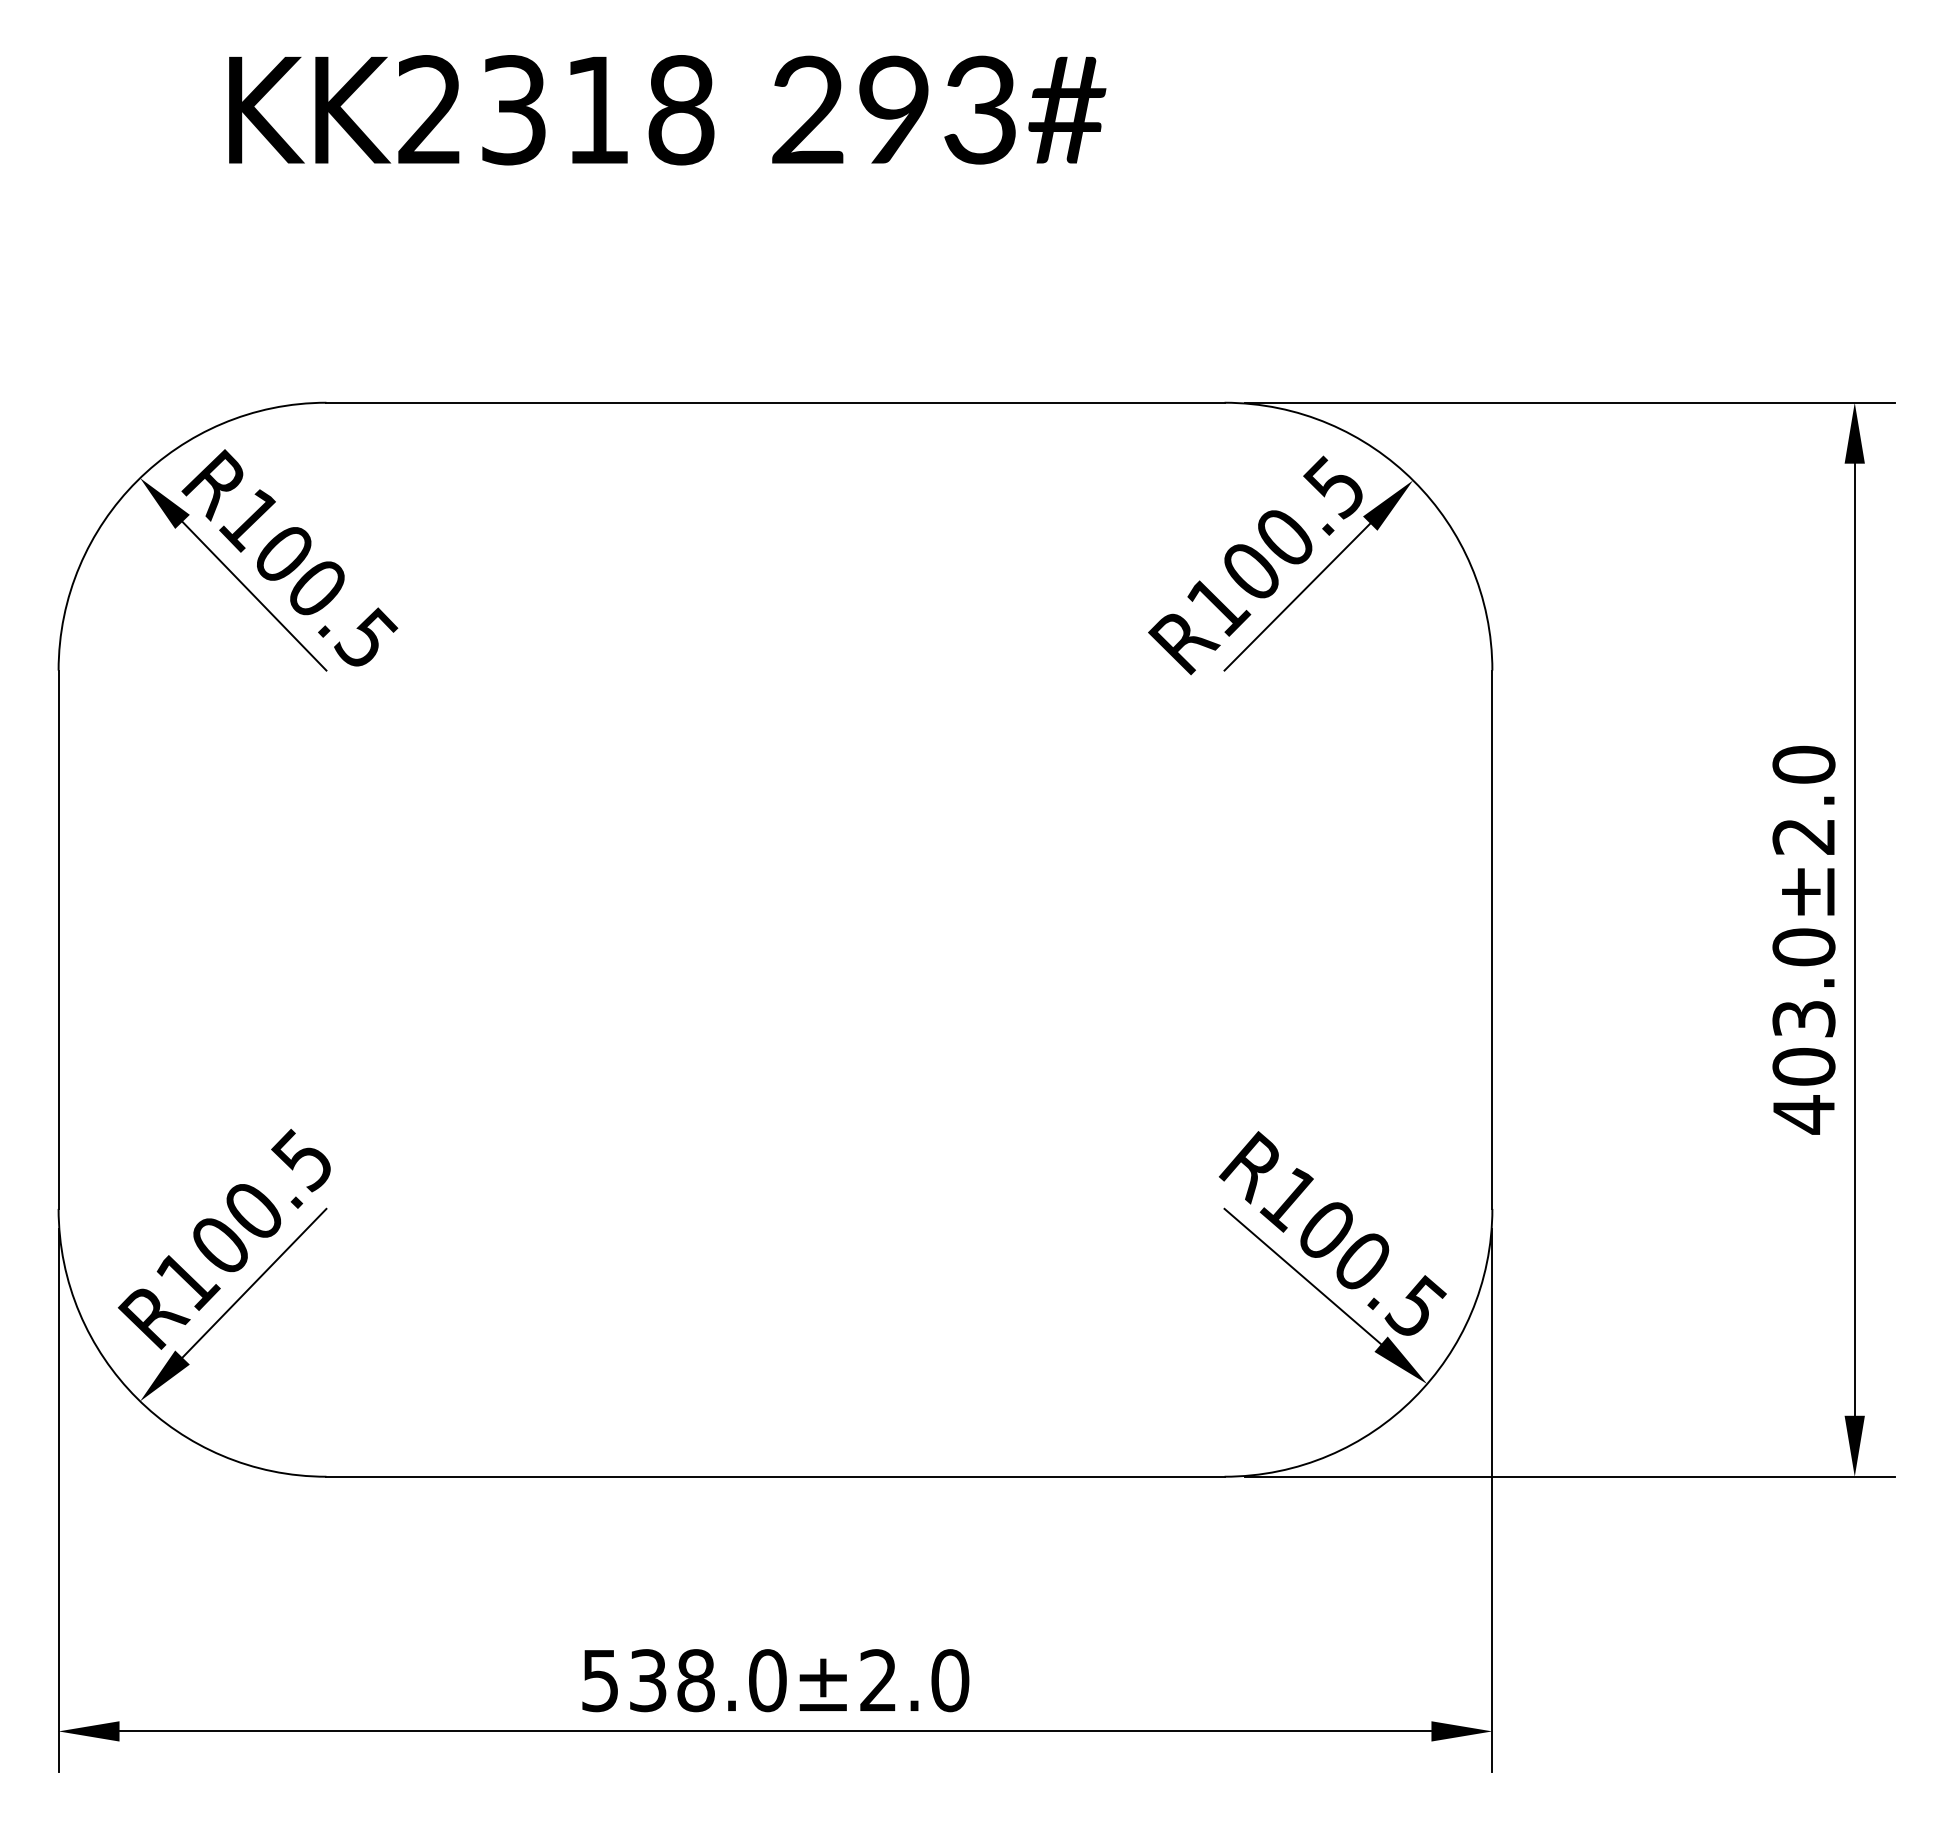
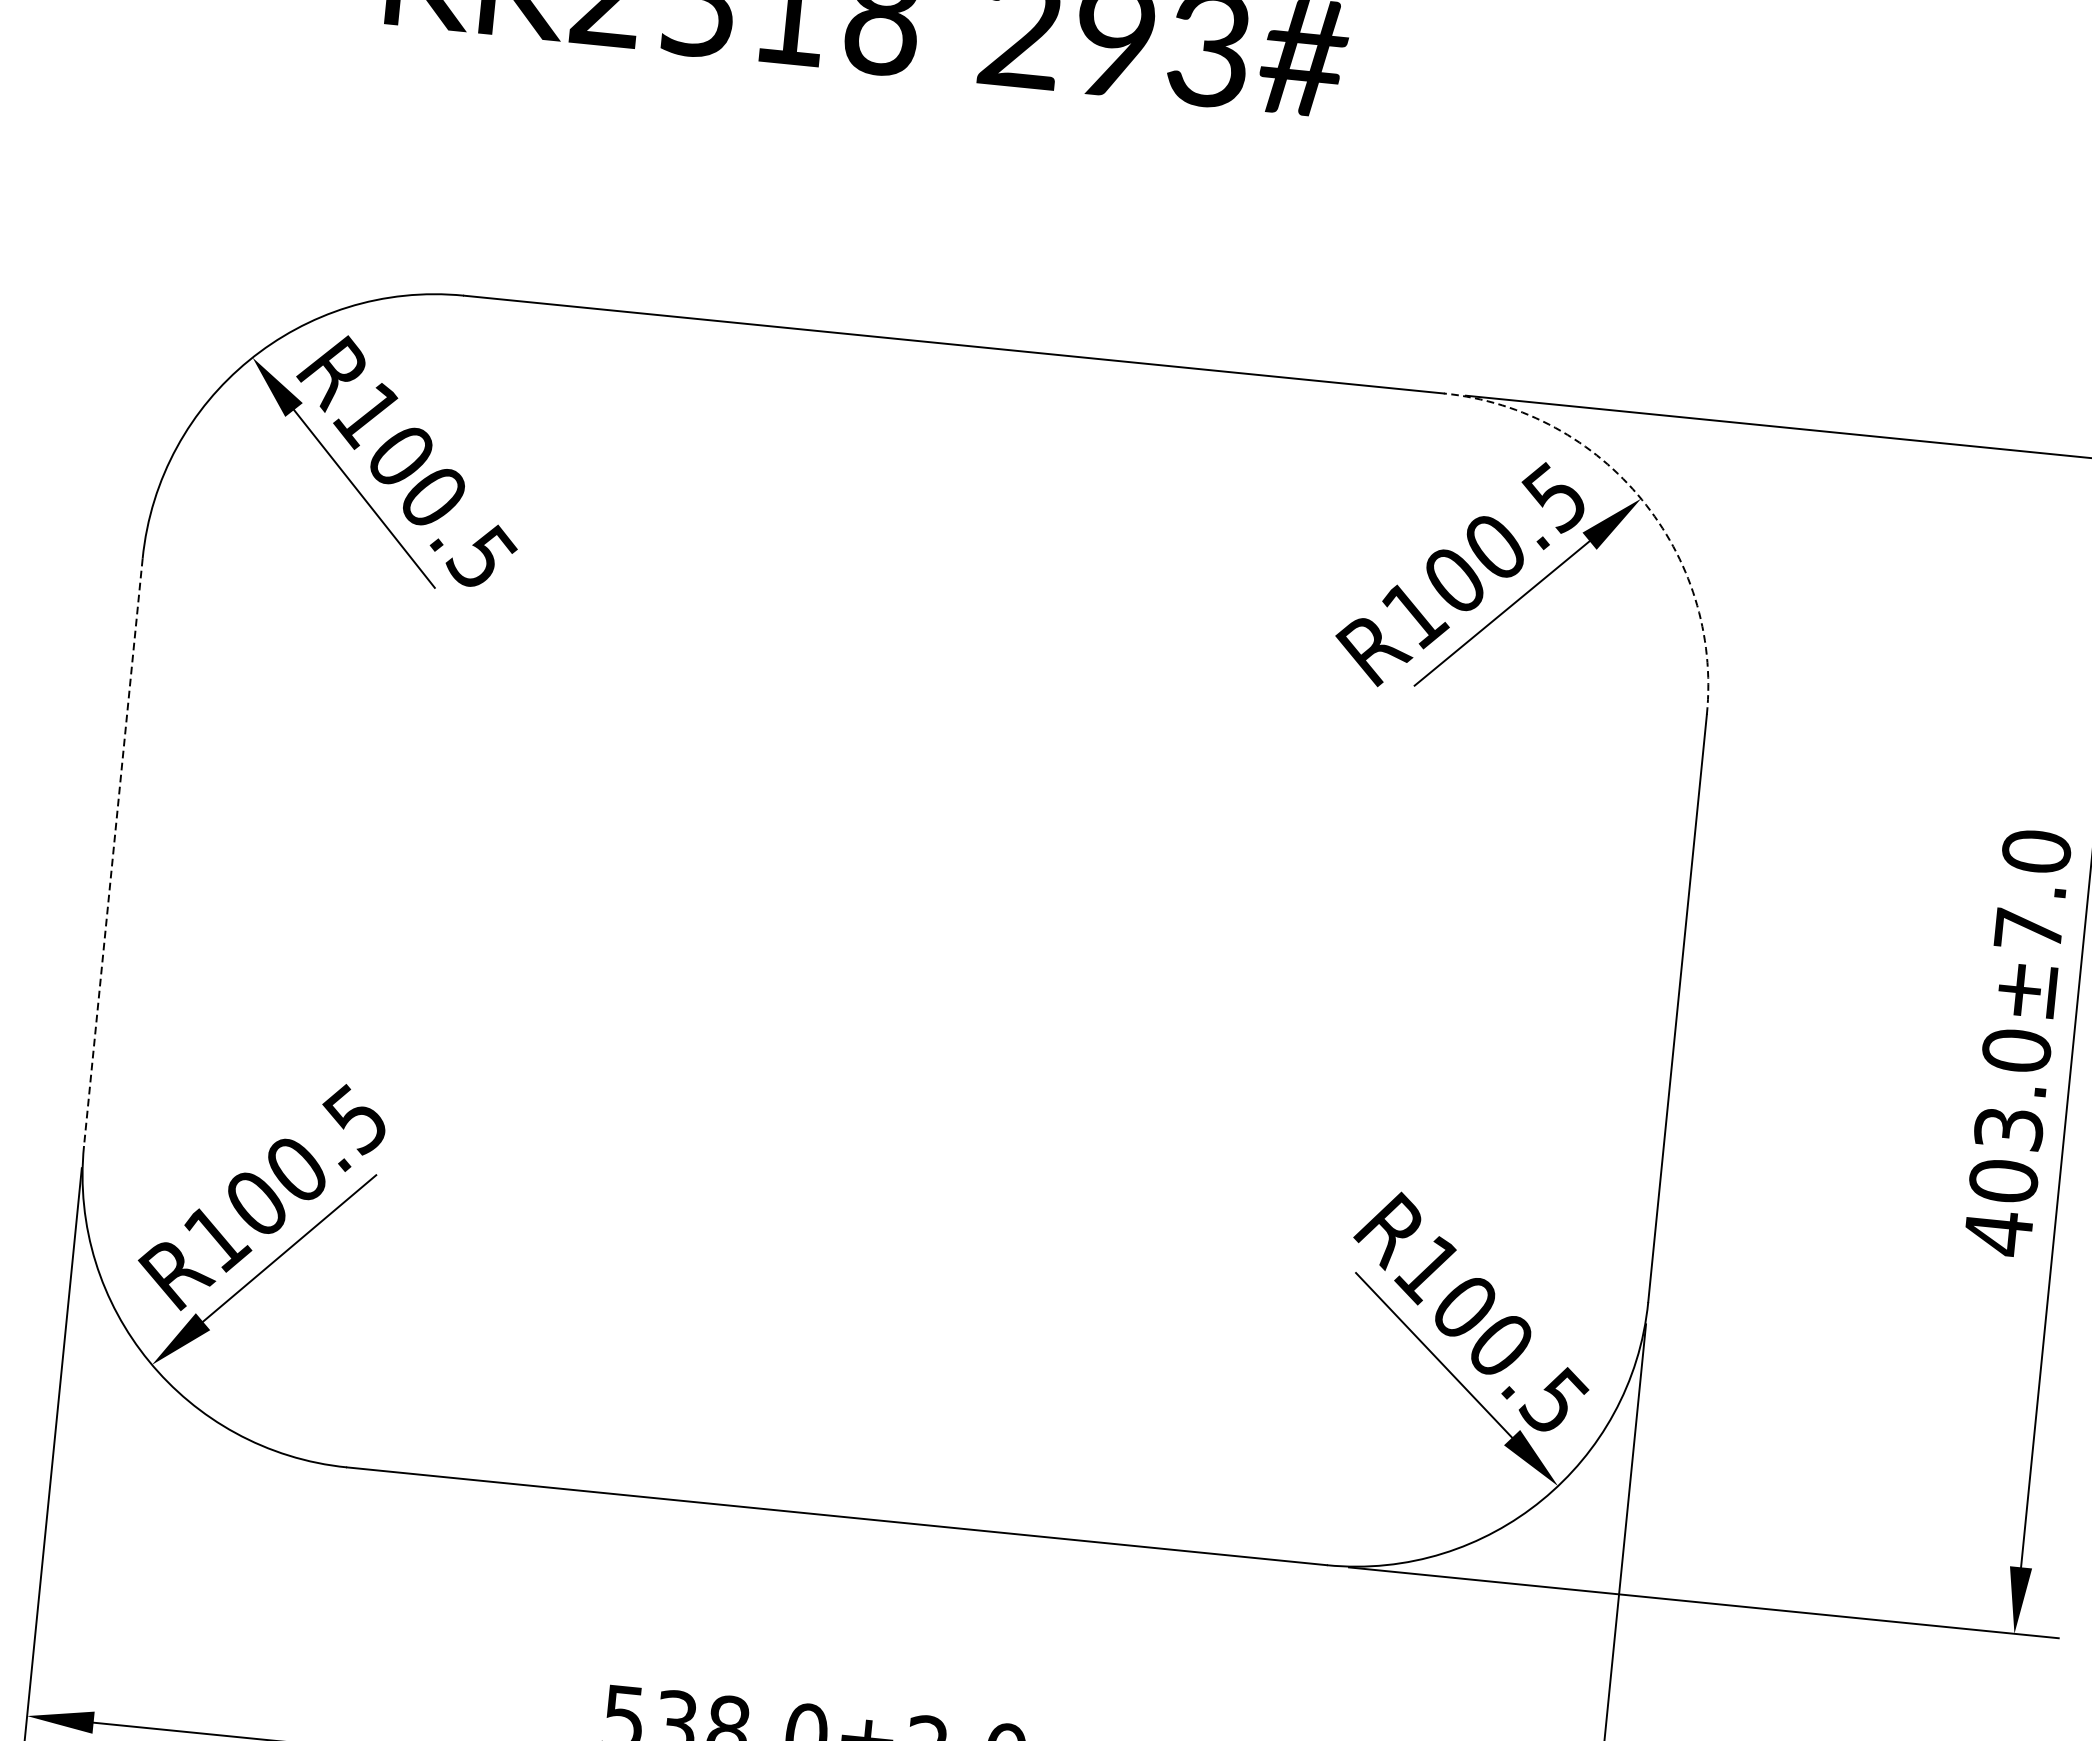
arc: (1413, 481) -> (1641, 499), solid -> dashed
text: (1803, 836) -> (2028, 929), 403.0±2.0 -> 403.0±7.0
line: (58, 940) -> (113, 853), solid -> dashed

